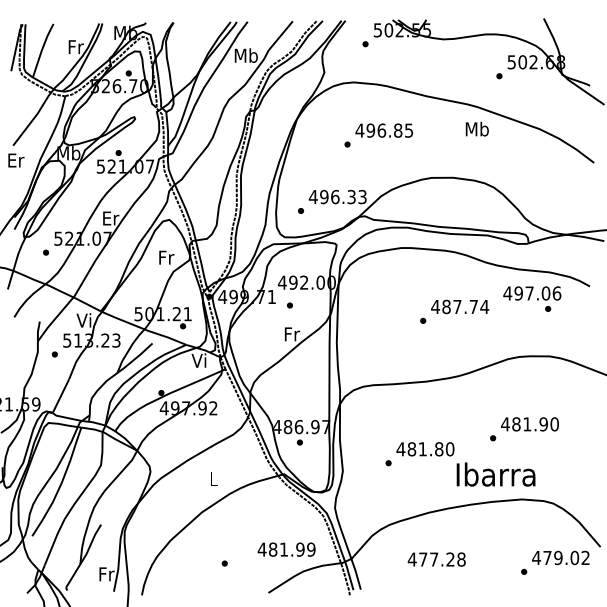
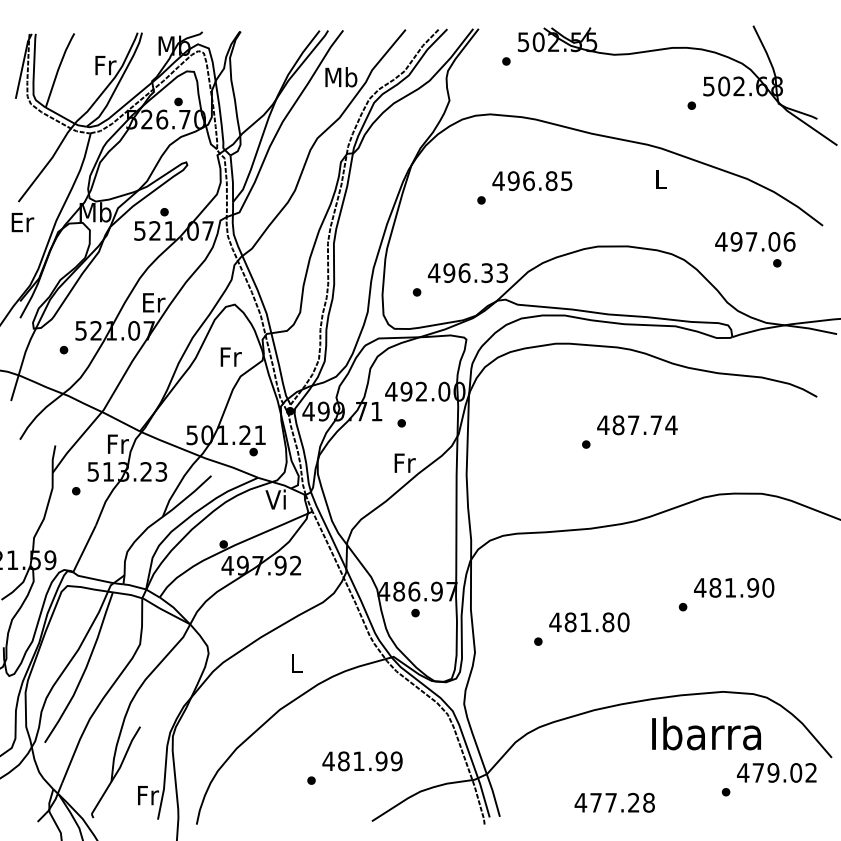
text: (476, 128) -> (660, 178), Mb -> L
text: (532, 298) -> (755, 248), moved
text: (84, 320) -> (117, 444), Vi -> Fr
text: (495, 474) -> (705, 733), moved
text: (286, 549) -> (362, 761), moved
text: (436, 559) -> (614, 802), moved

